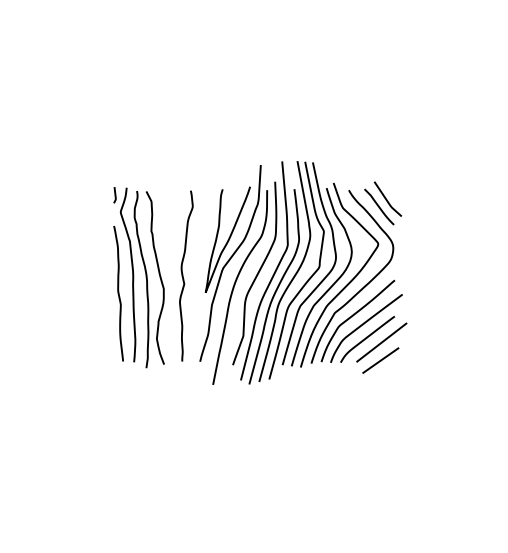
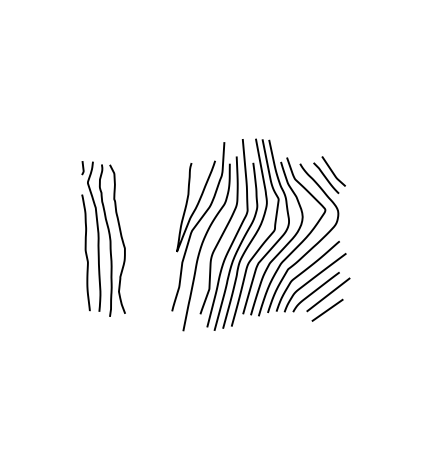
part: (138, 277) -> (103, 238), moved
curve: (184, 277) -> (158, 238), removed

